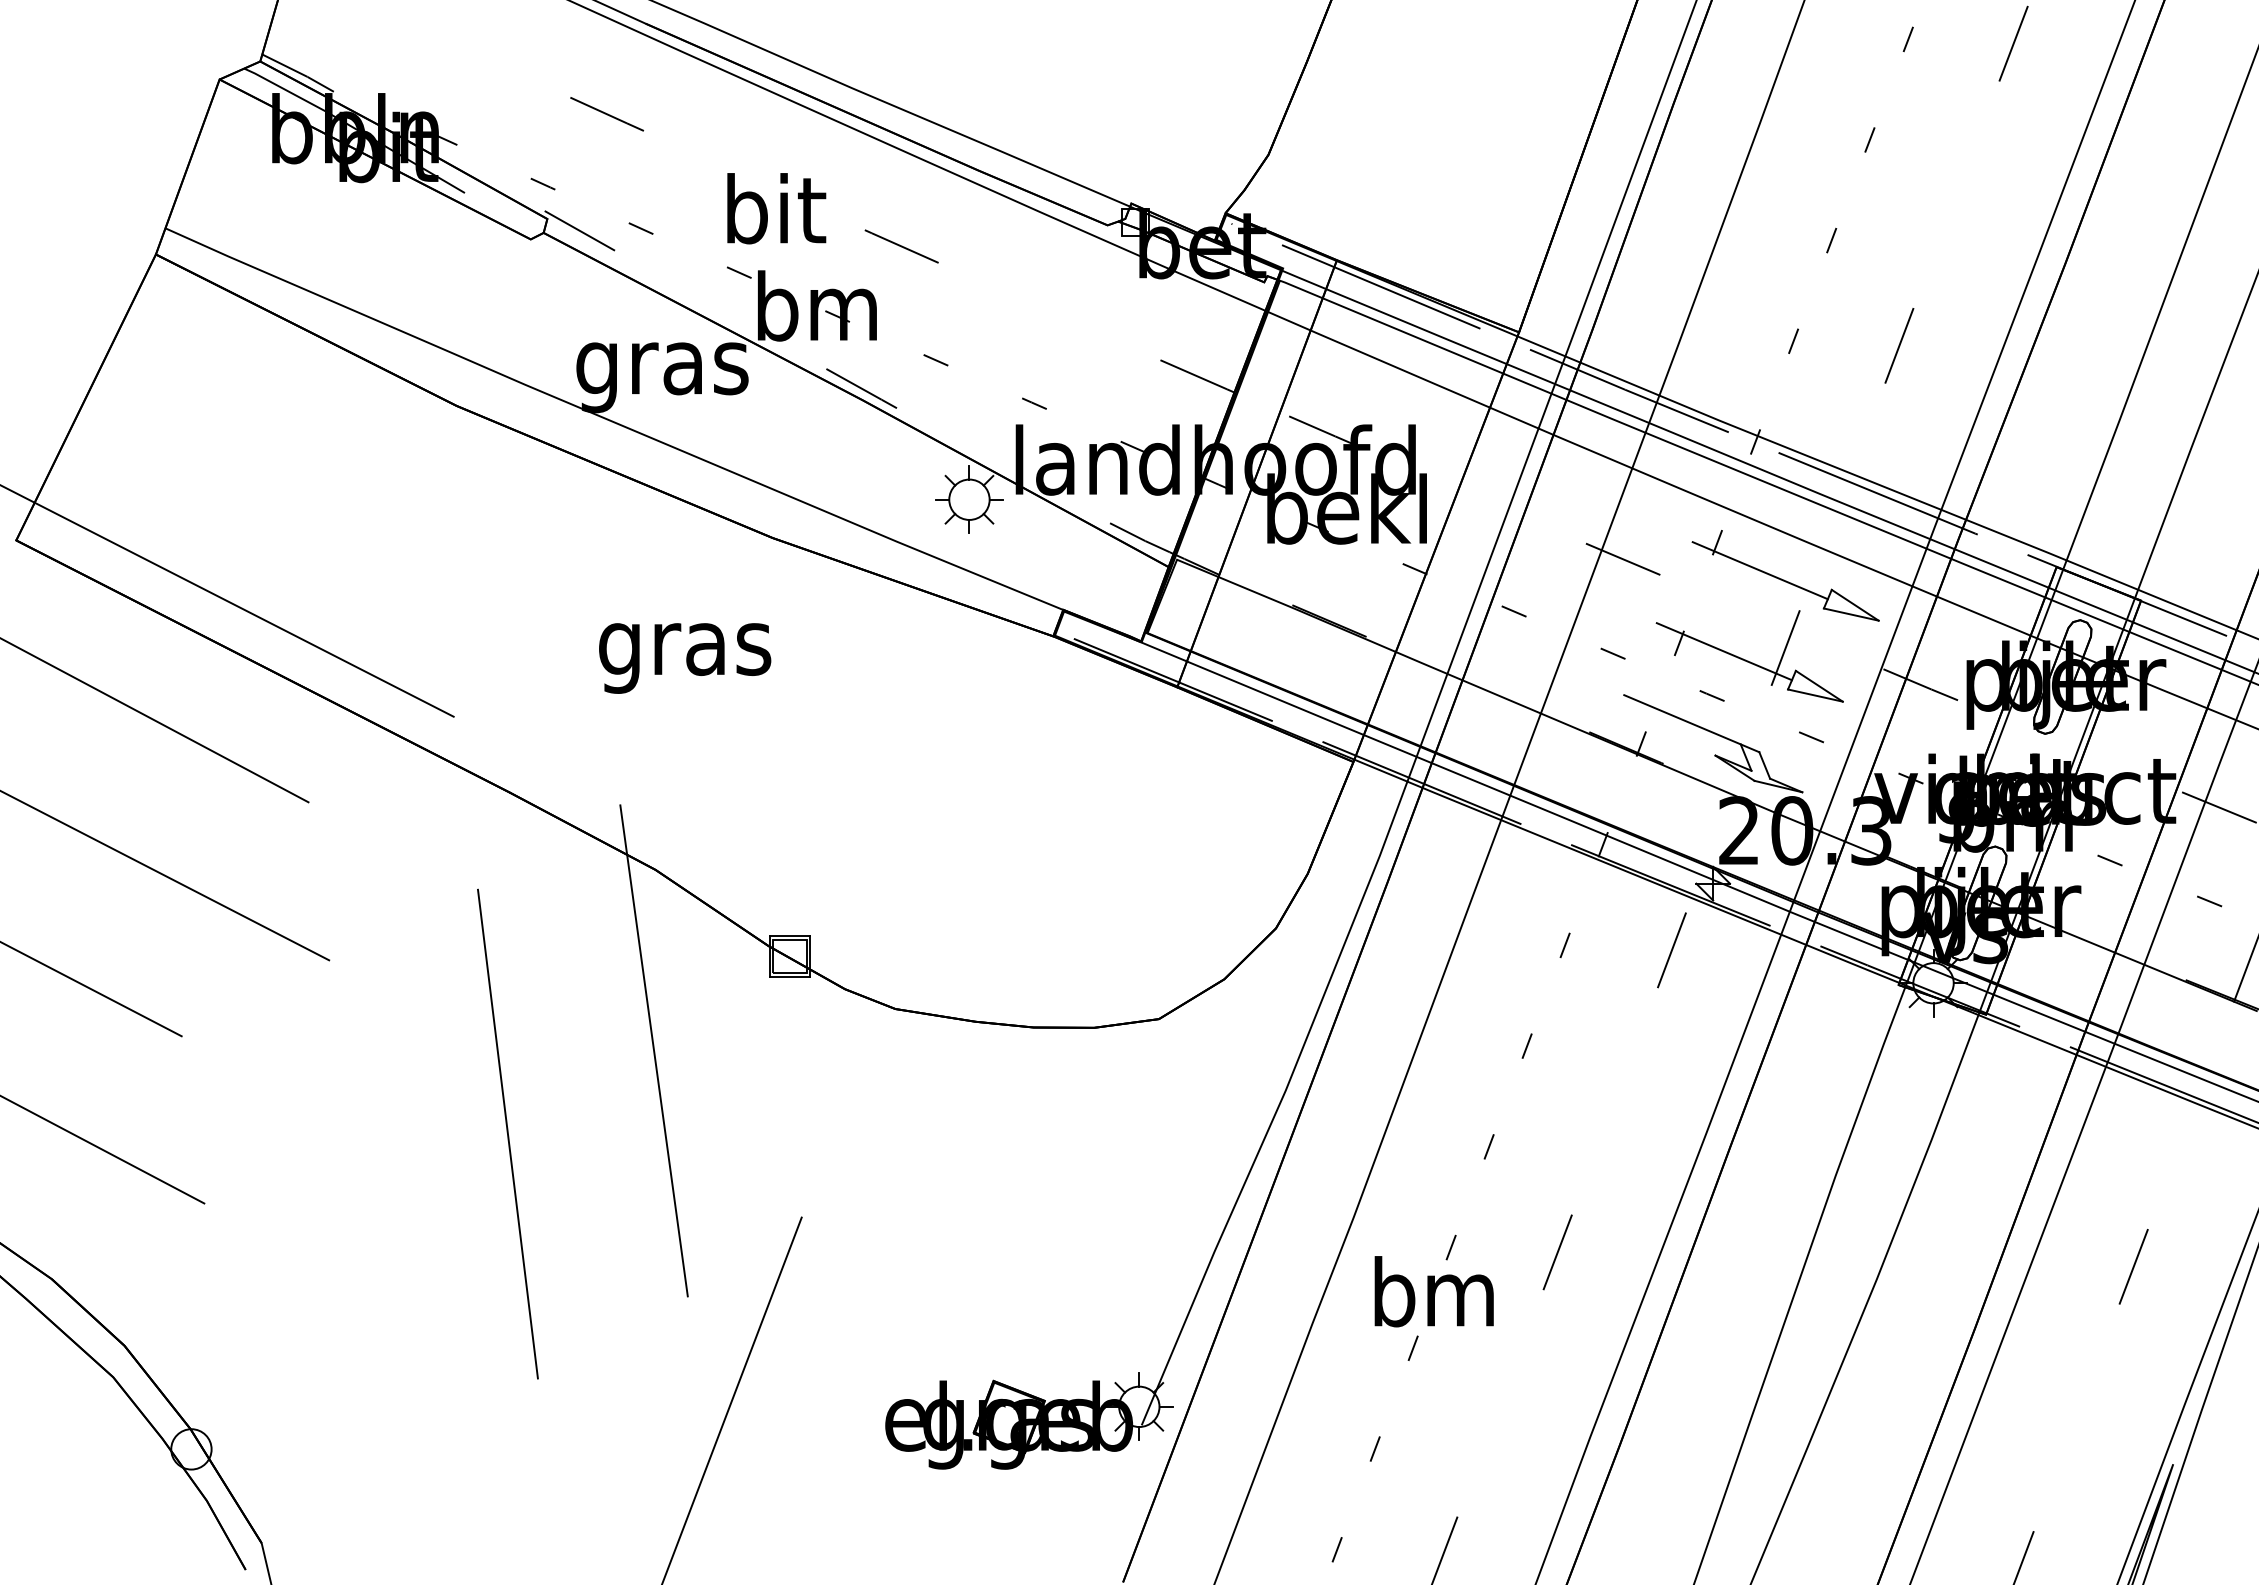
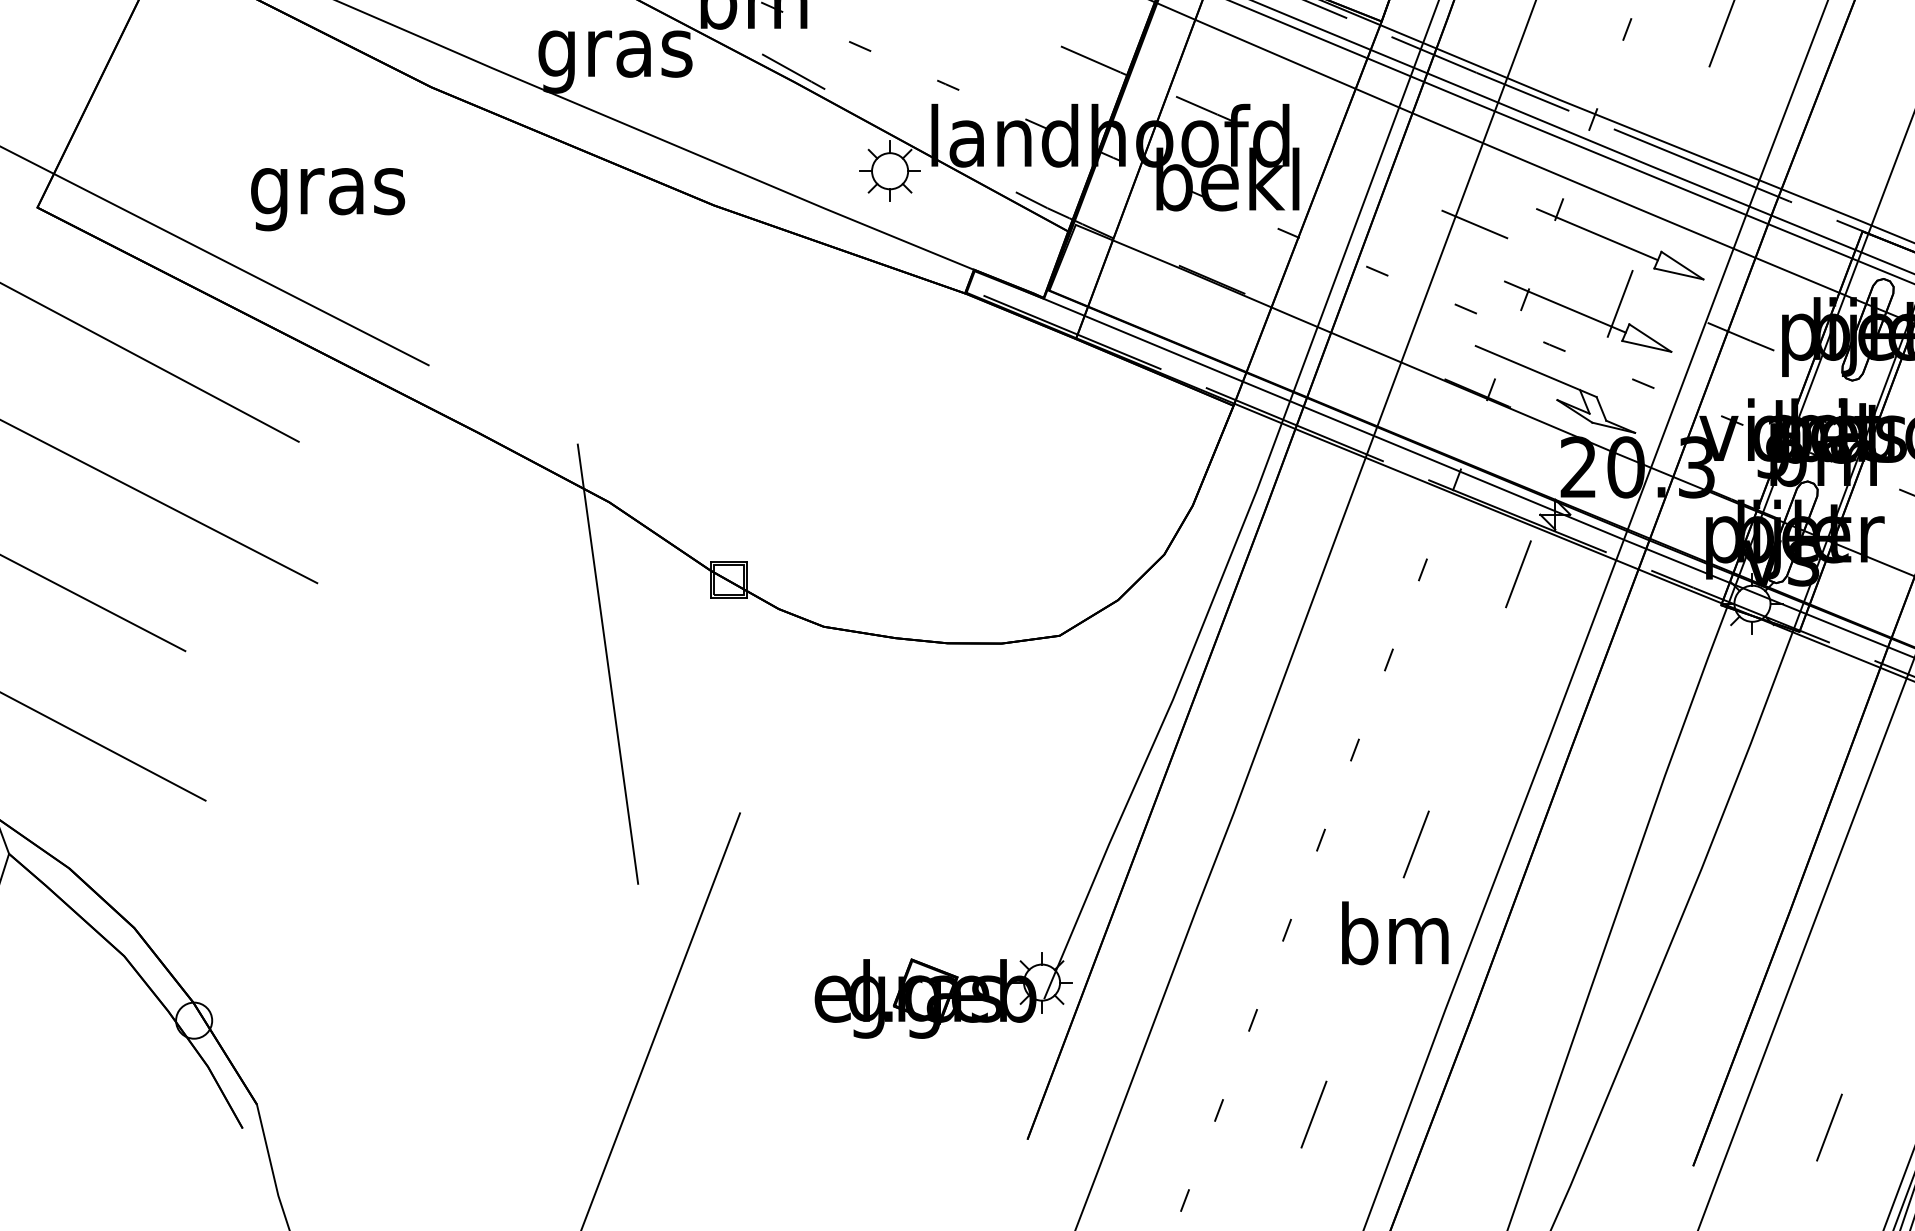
text: (685, 658) -> (328, 199), moved
line: (507, 1133) -> (476, 738), removed
text: (1433, 1291) -> (1394, 933), moved

